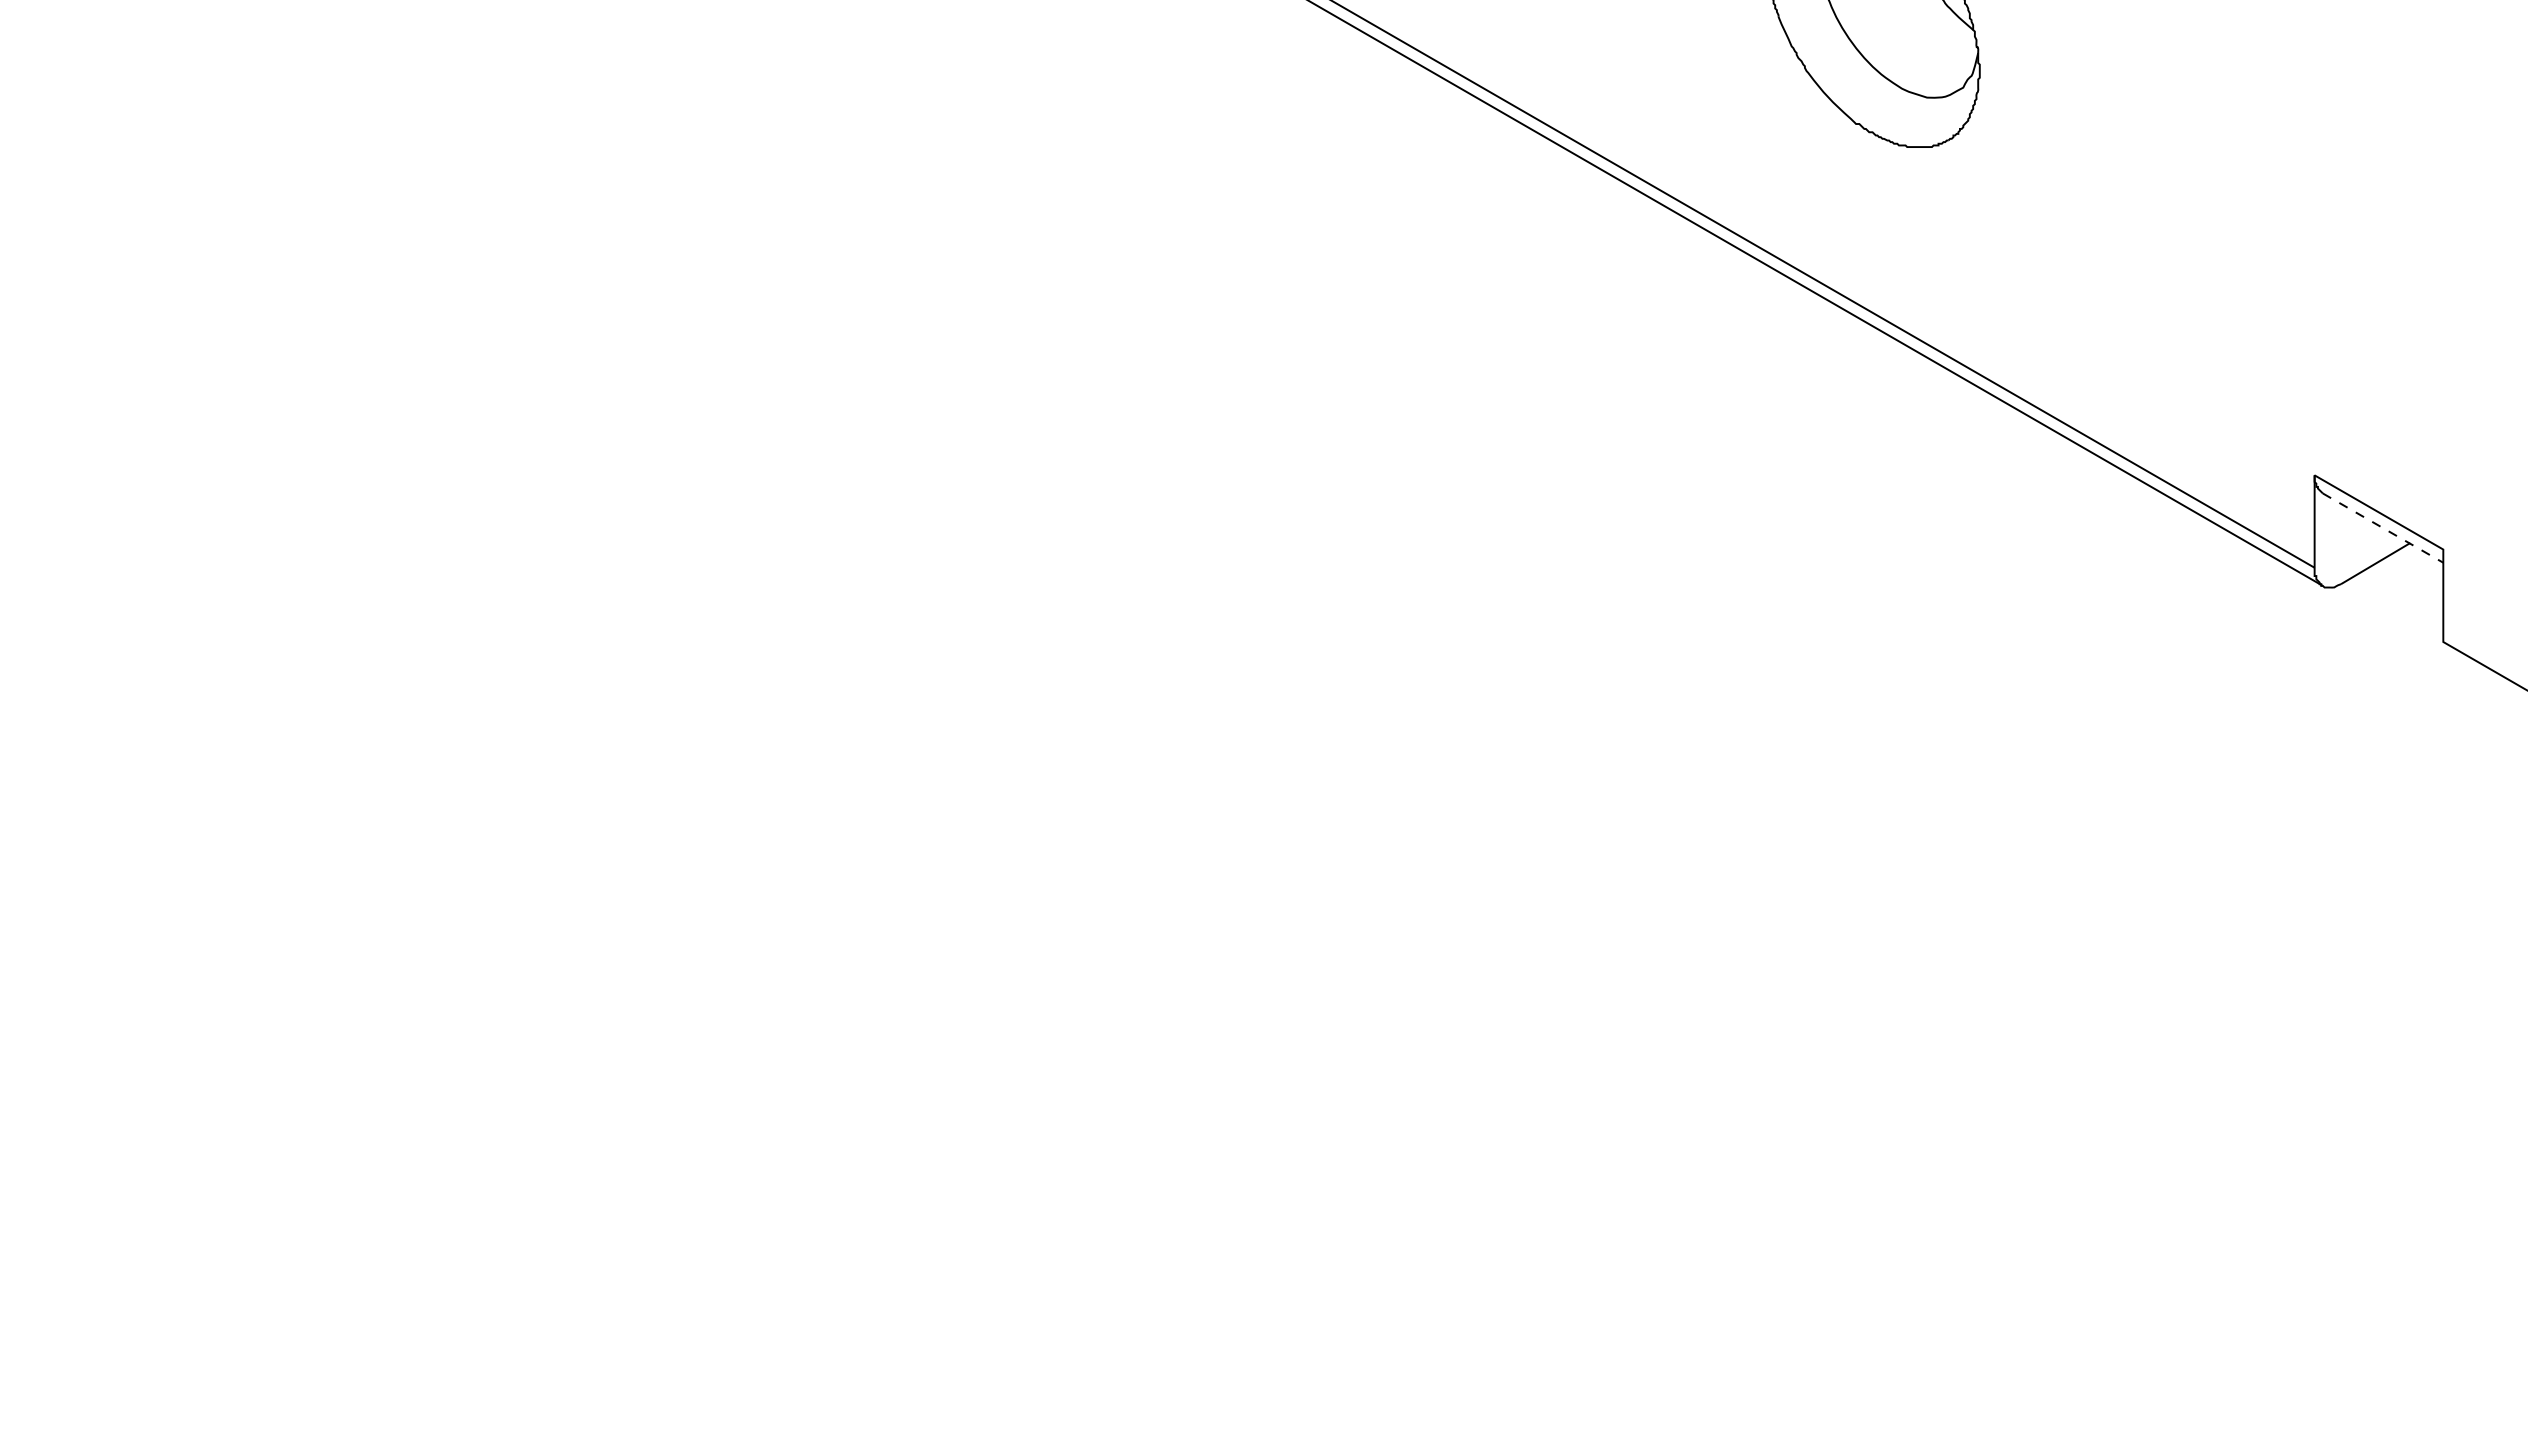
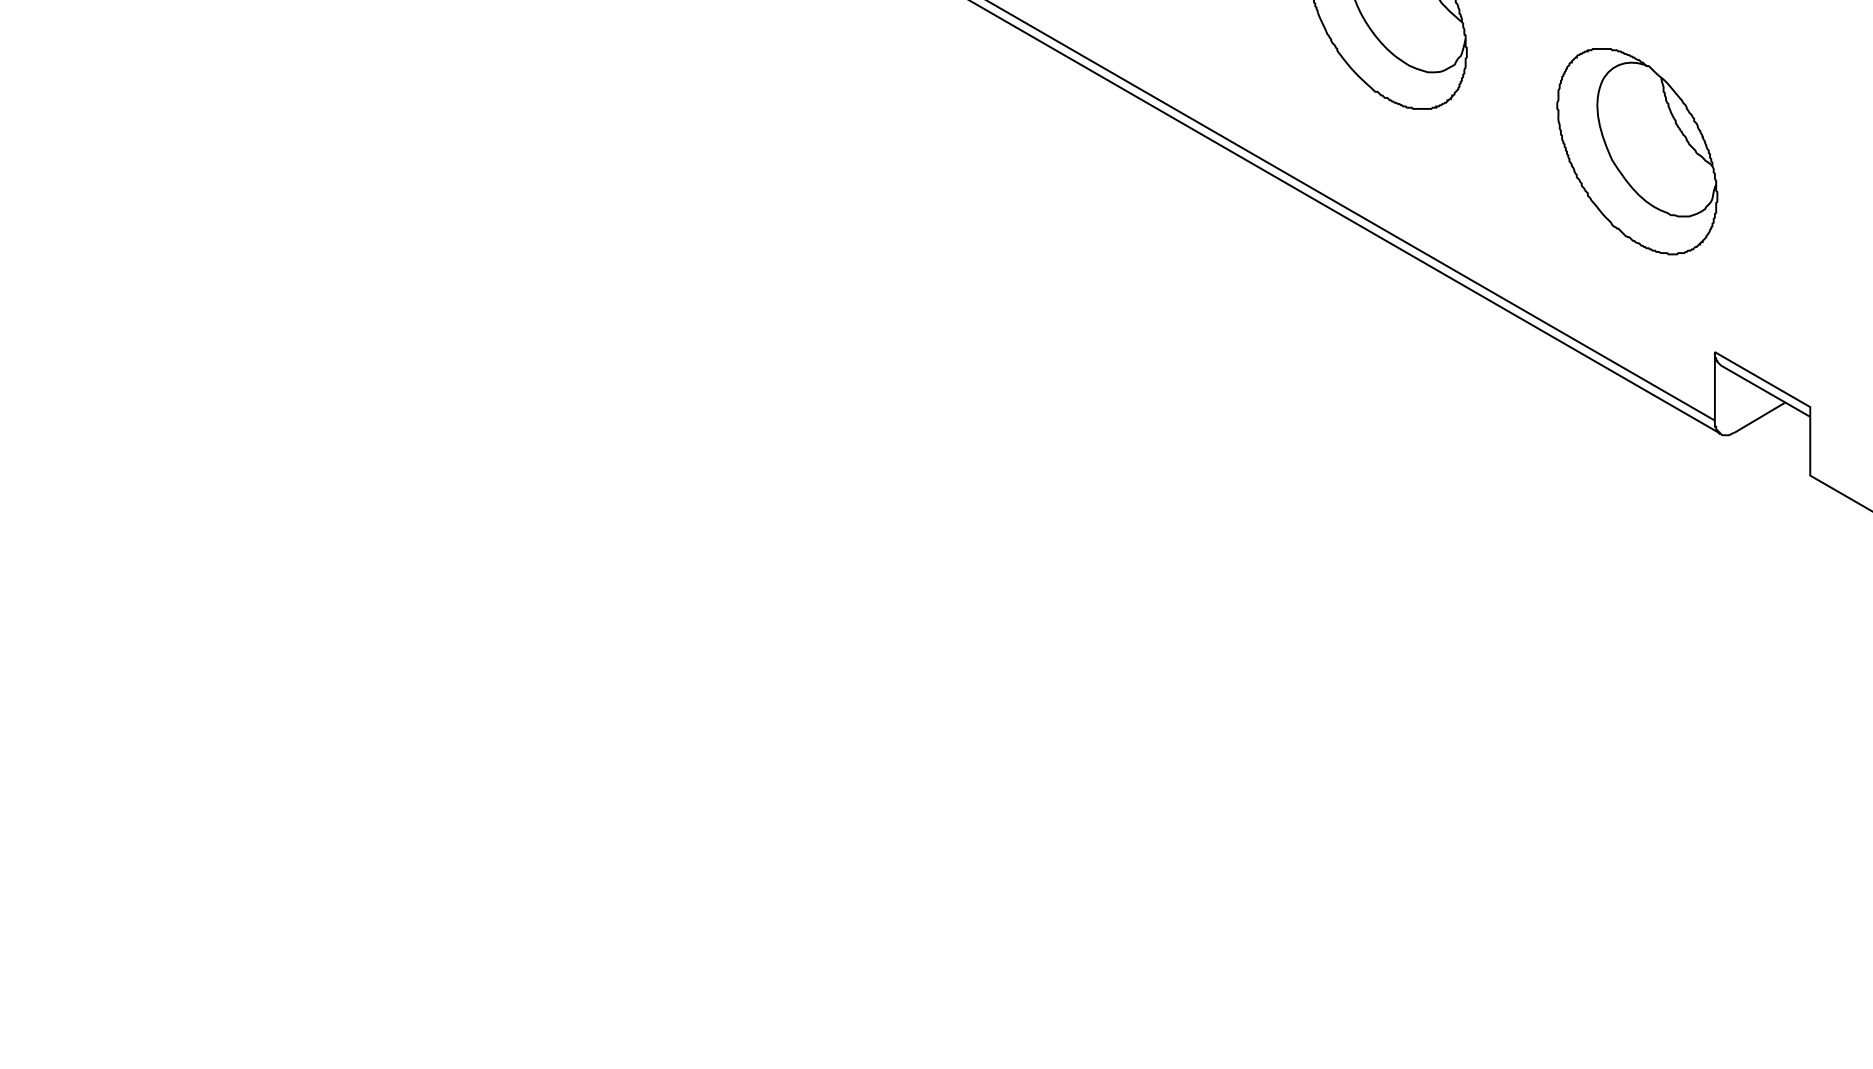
part: (2209, 204) -> (1637, 151), added
line: (2383, 528) -> (1765, 391), dashed -> solid

